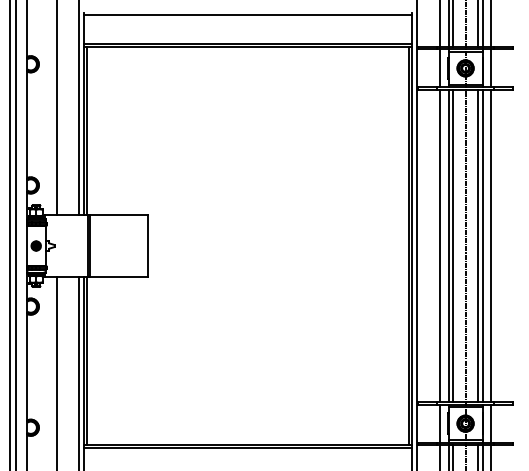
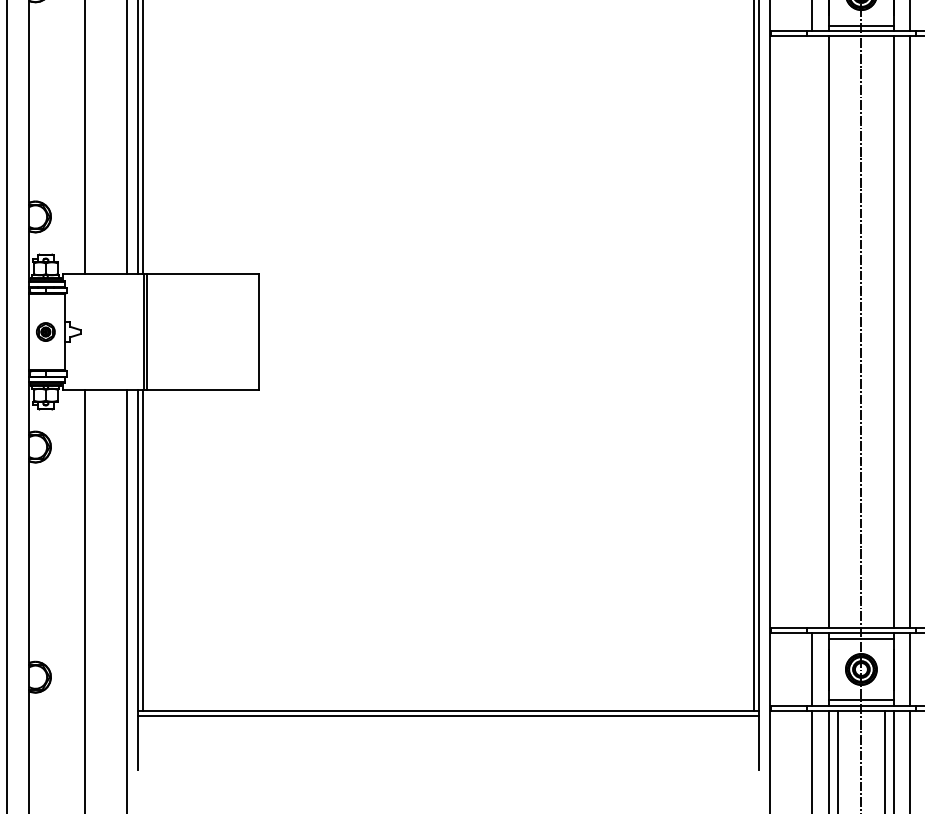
line: (439, 245) -> (811, 331), removed
line: (453, 245) -> (838, 331), removed
line: (477, 245) -> (884, 331), removed

